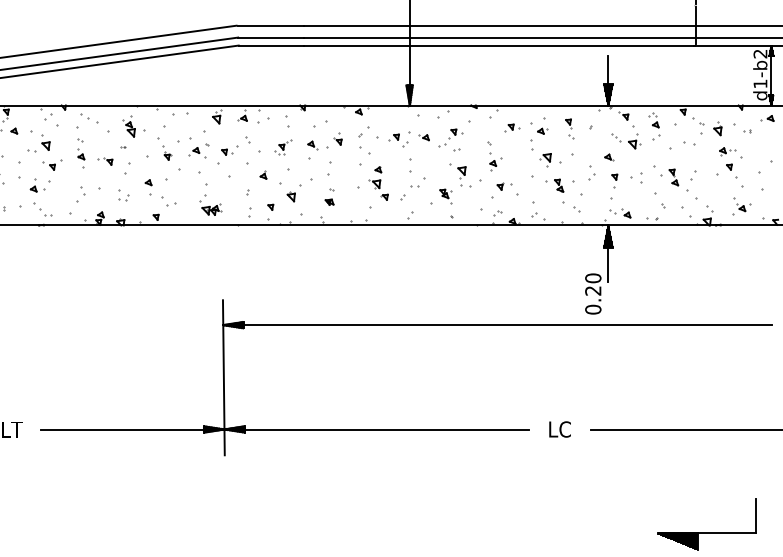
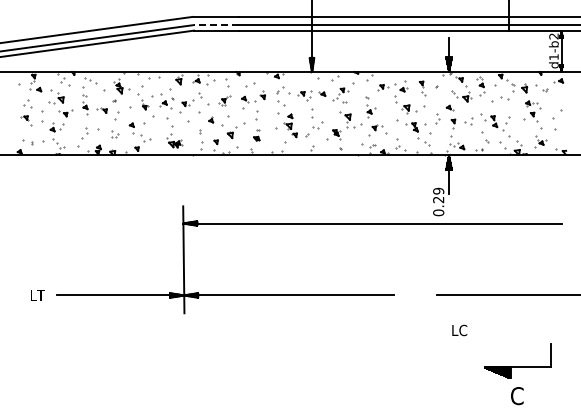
line: (271, 38) -> (216, 25), solid -> dashed
text: (593, 278) -> (438, 191), 0.20 -> 0.29
text: (559, 429) -> (459, 330), moved

